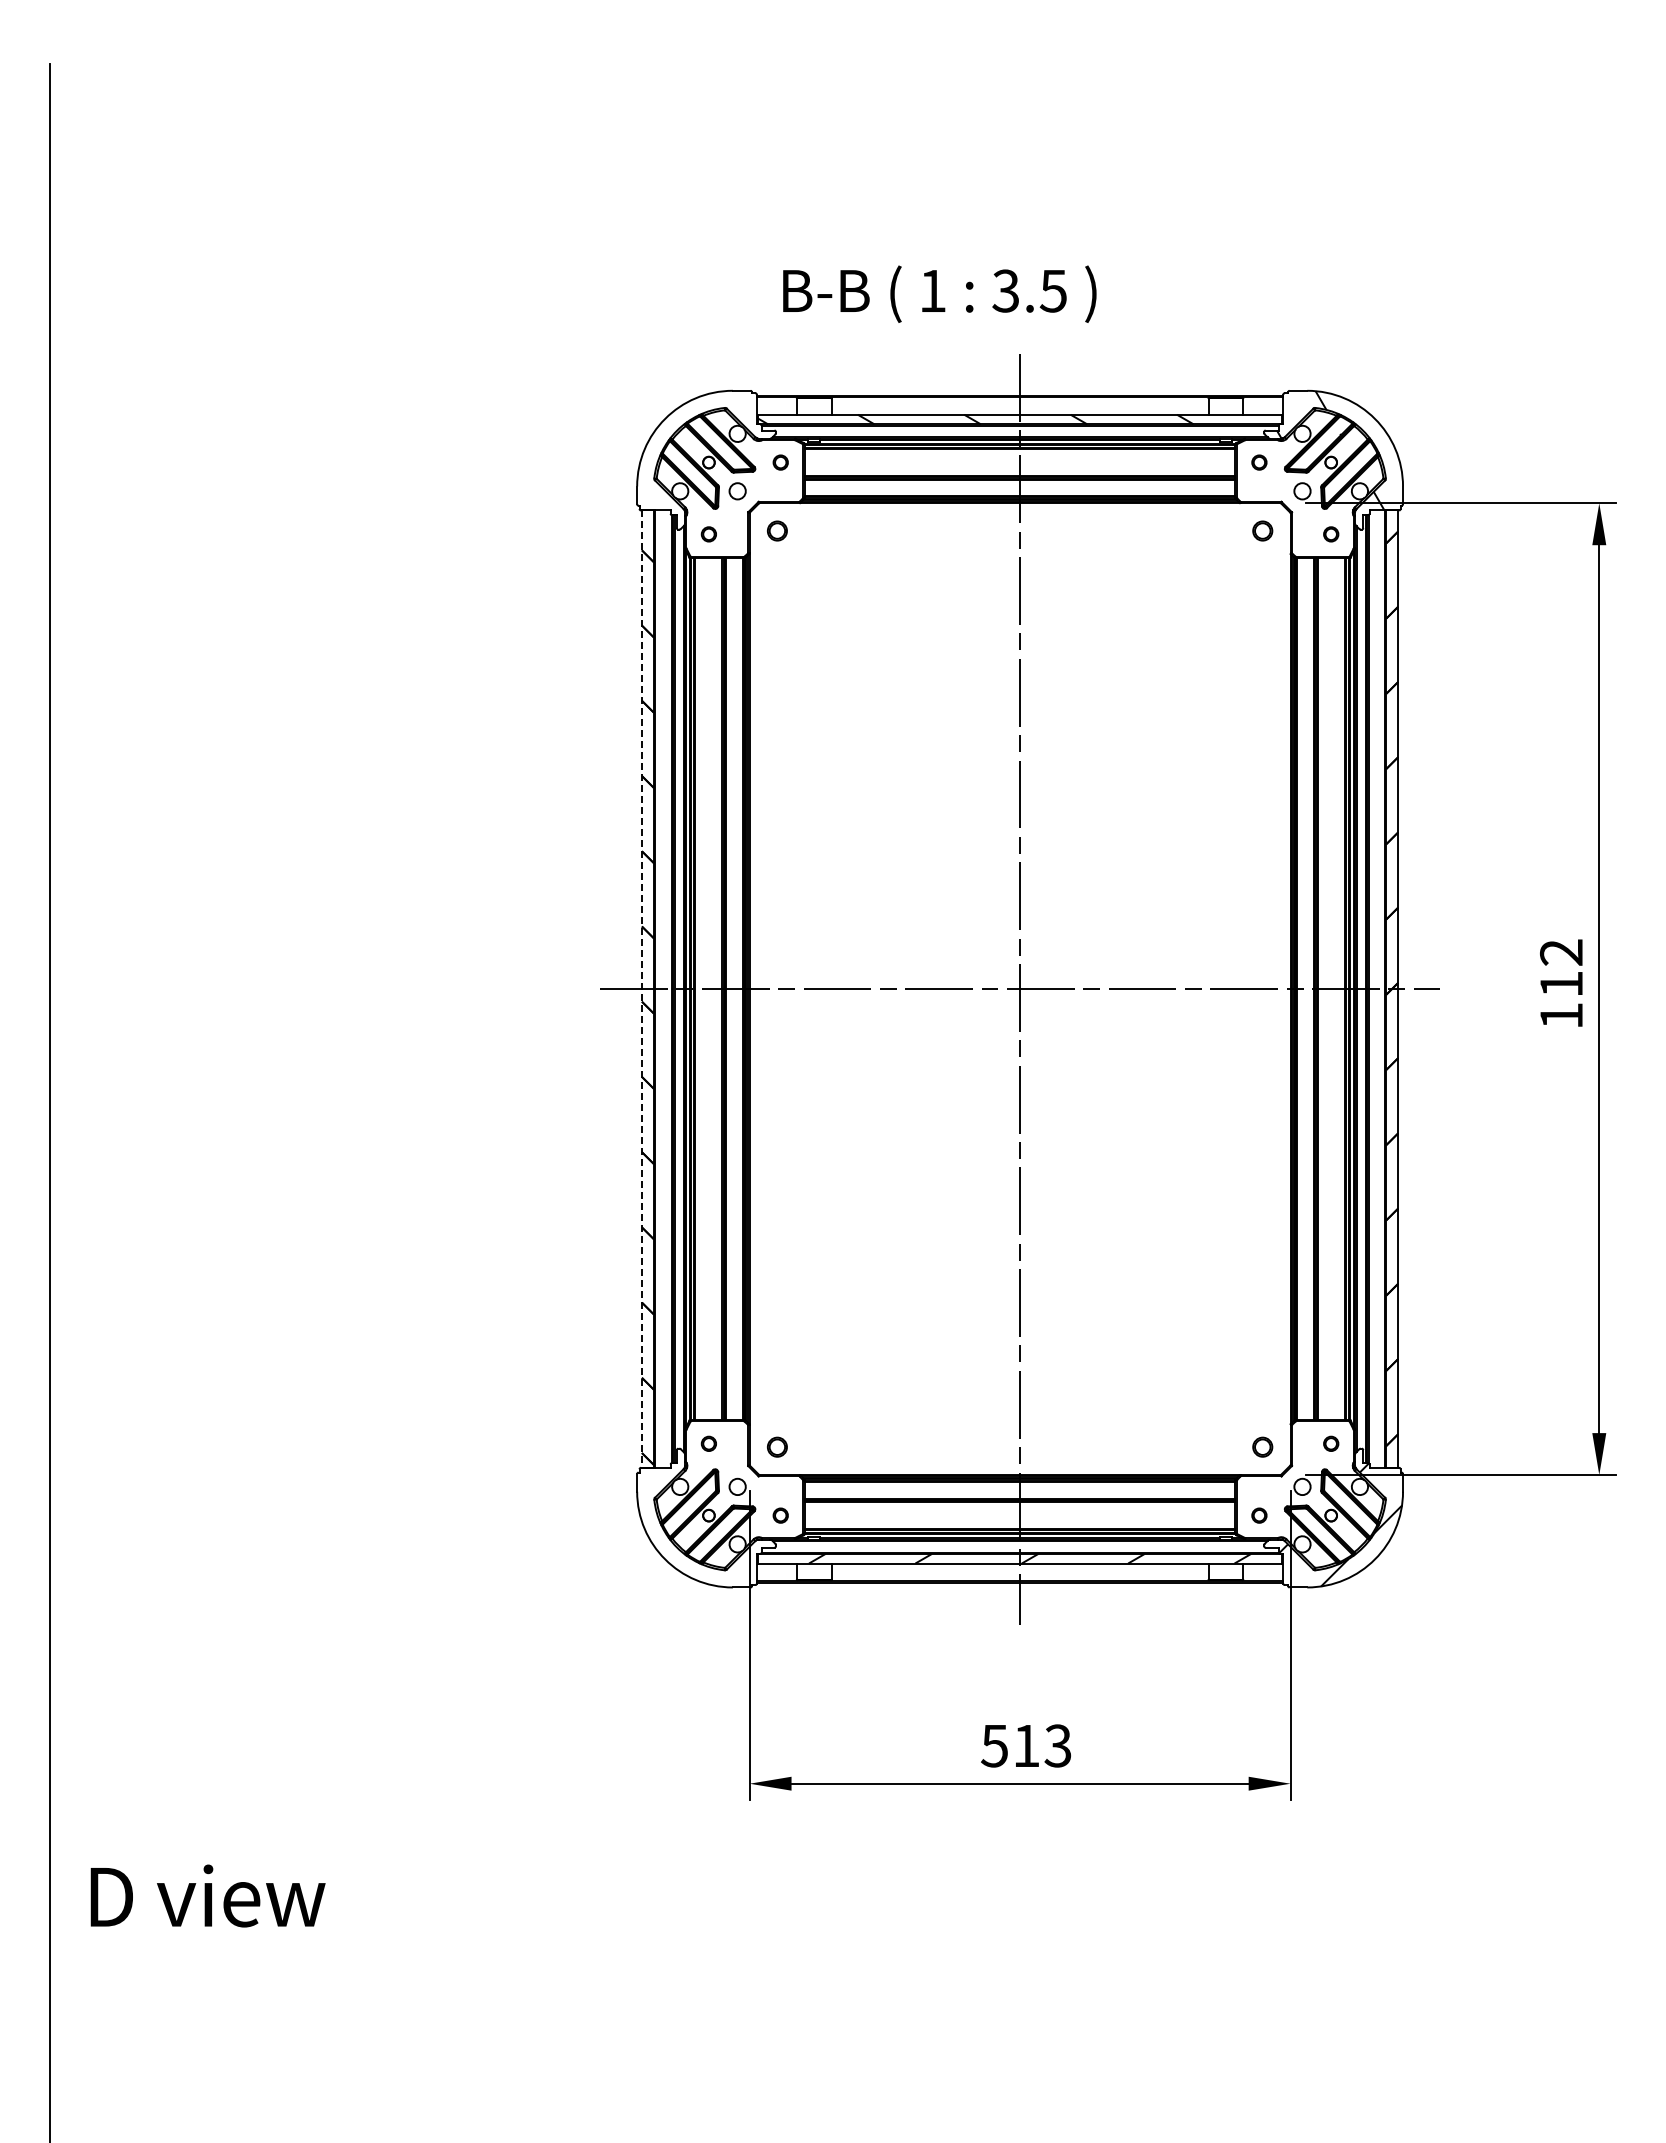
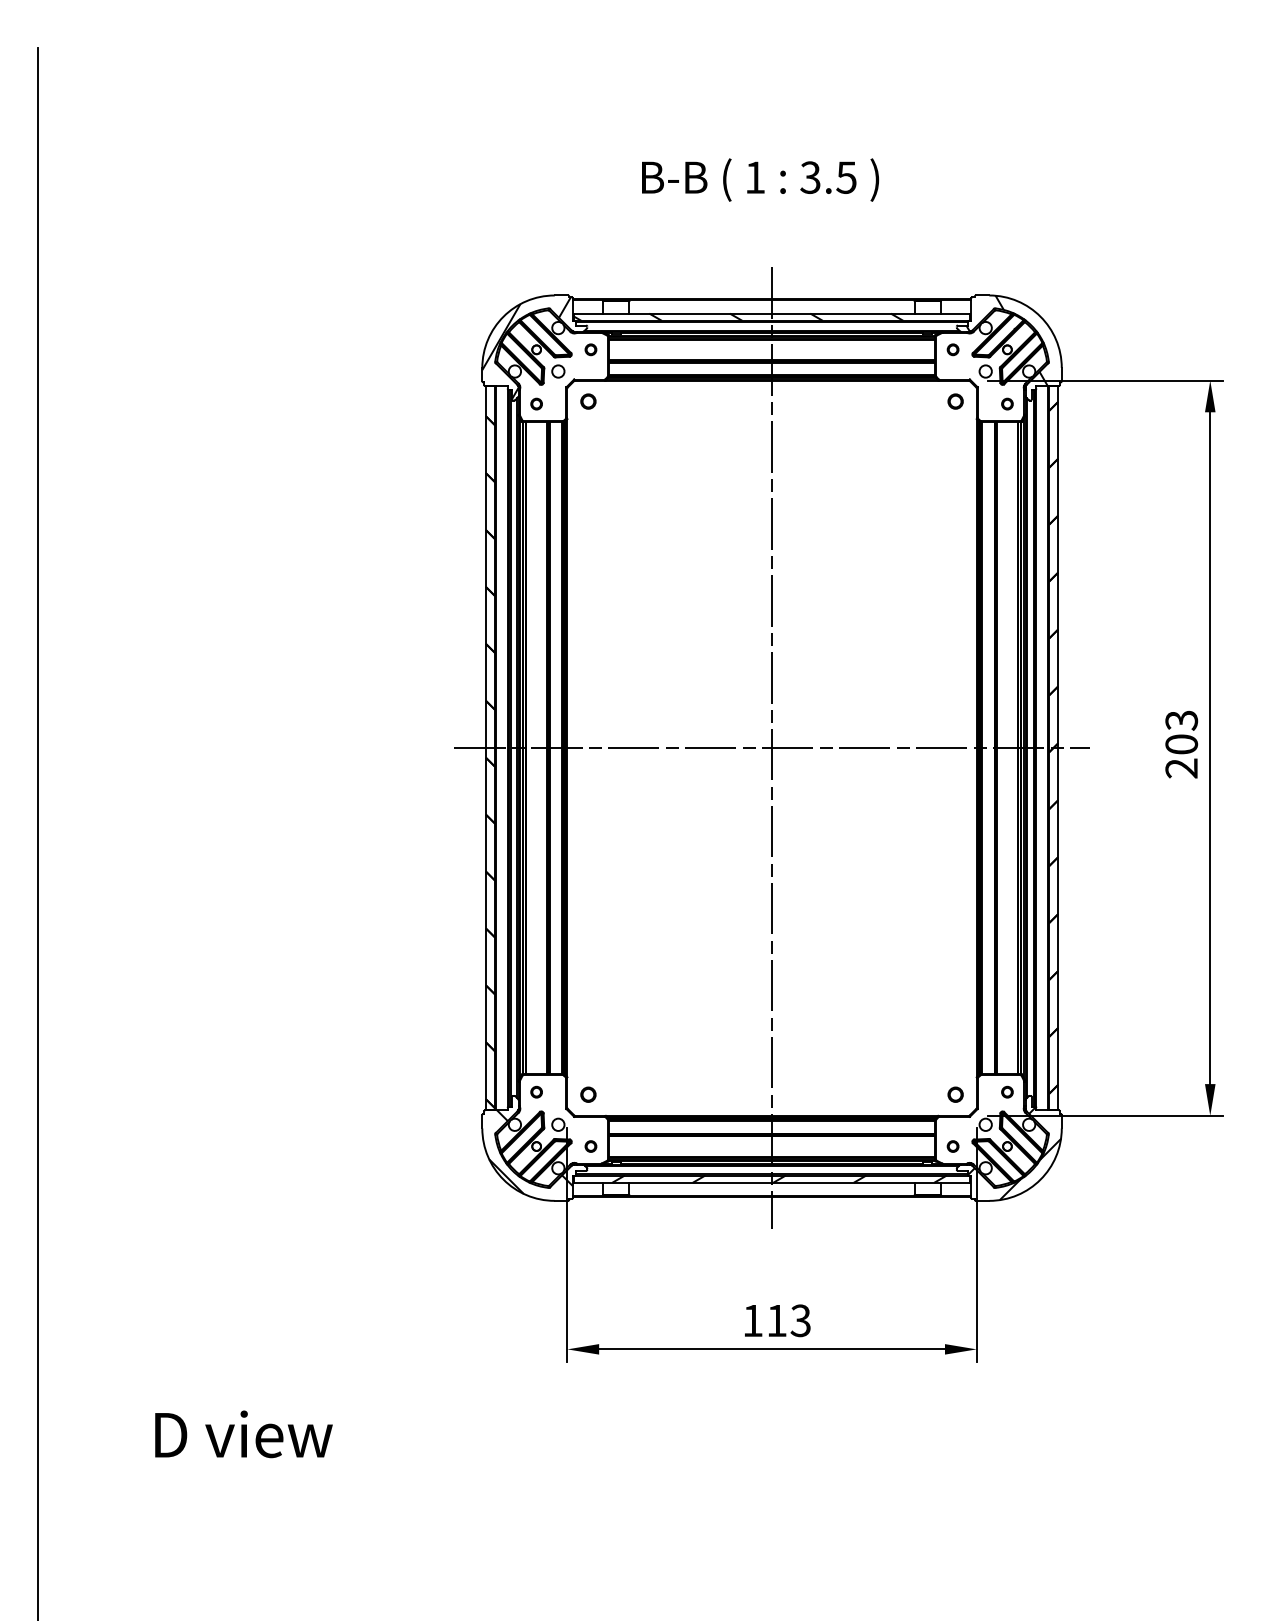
text: (939, 293) -> (760, 179), moved
hatch: (695, 460) -> (526, 348), added
text: (1561, 984) -> (1181, 744), 112 -> 203
line: (641, 989) -> (485, 748), dashed -> solid
hatch: (701, 1522) -> (531, 1151), added
text: (994, 1746) -> (752, 1321), 513 -> 113
text: (207, 1895) -> (243, 1433), moved

